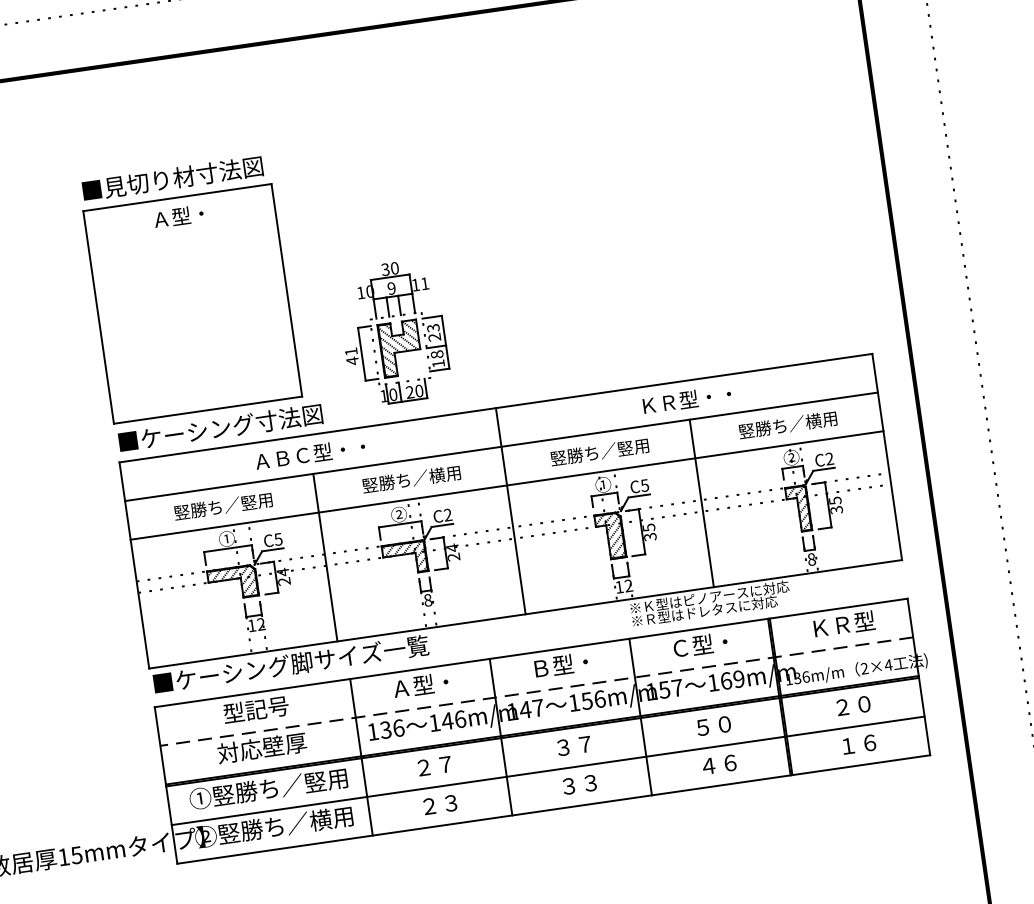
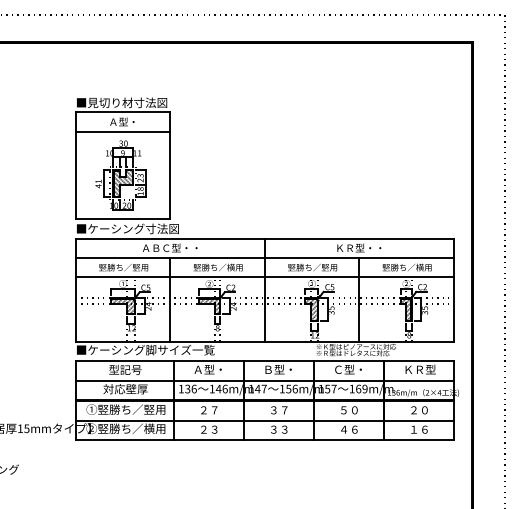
line: (181, 235) -> (122, 131), added
part: (393, 333) -> (120, 175), moved
line: (536, 690) -> (264, 380), dashed -> solid

